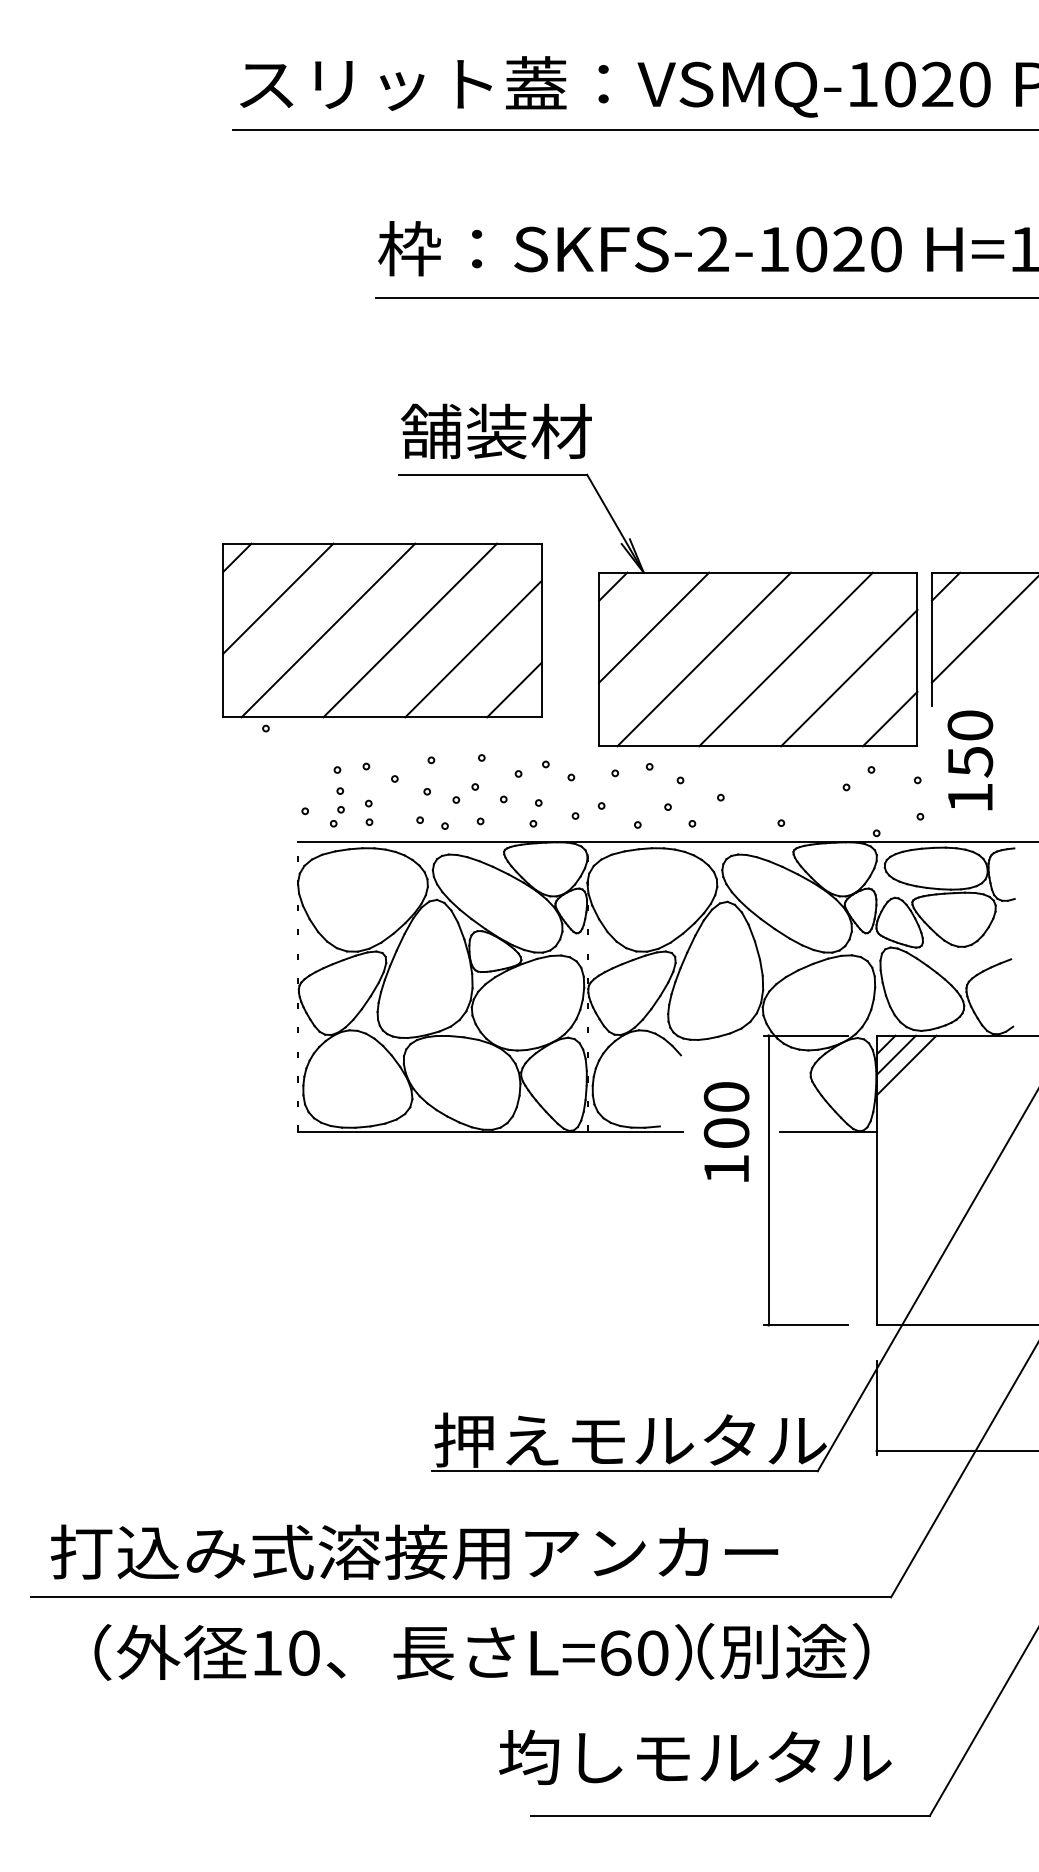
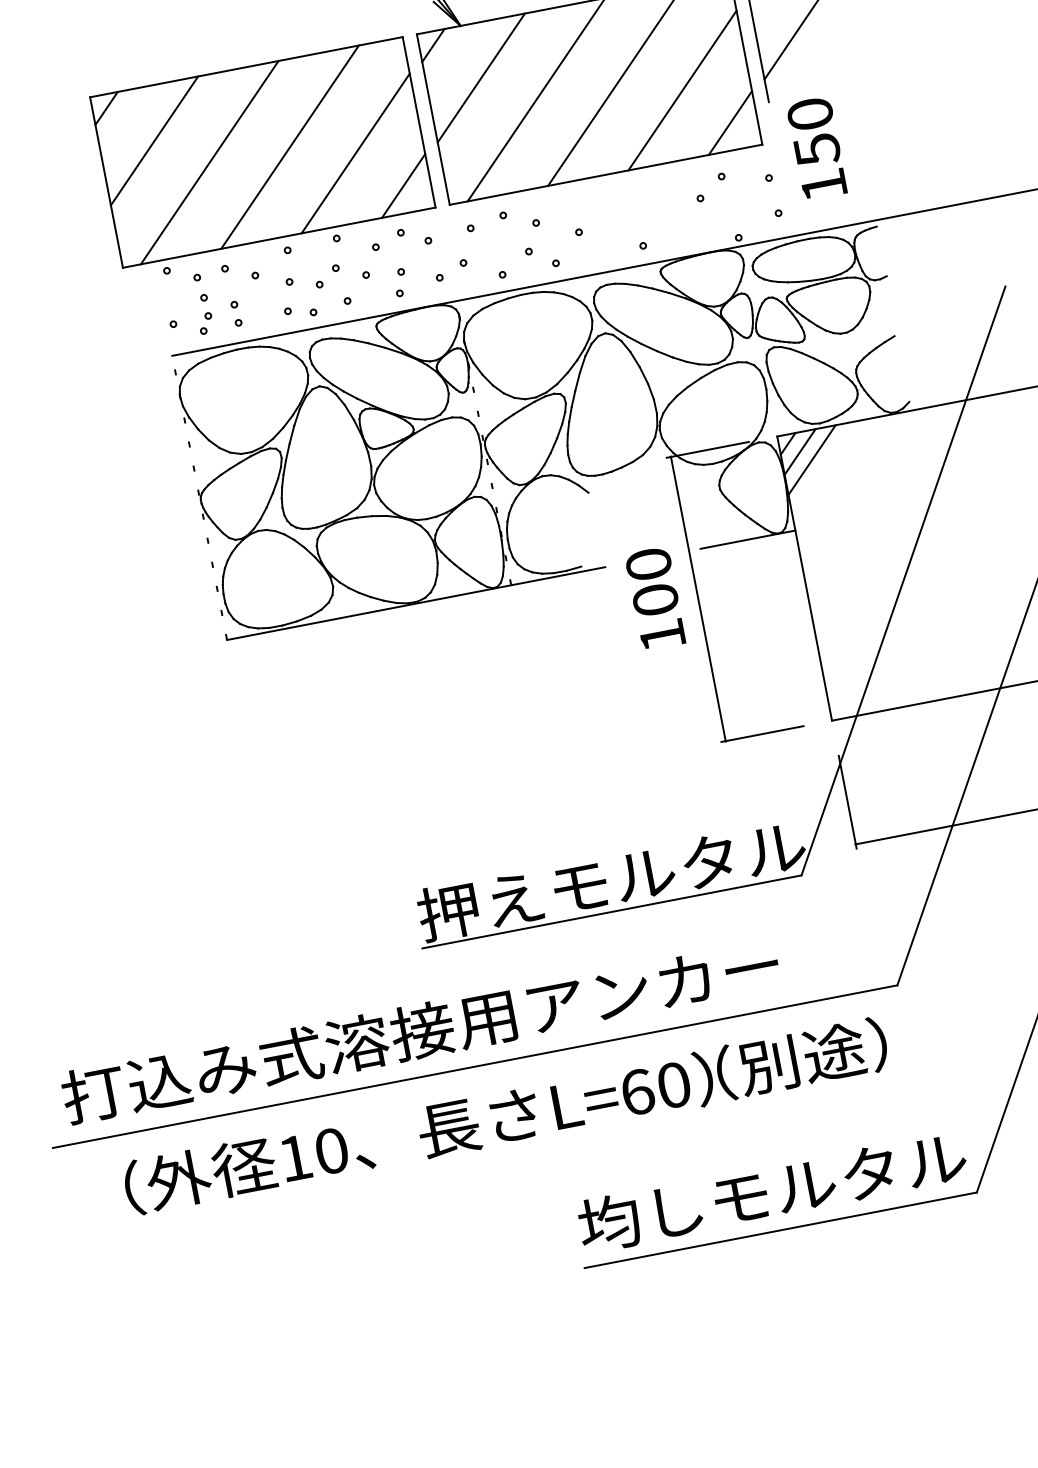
part: (382, 637) -> (264, 159), moved
text: (726, 1131) -> (655, 598), moved
text: (695, 1757) -> (772, 1191), moved

